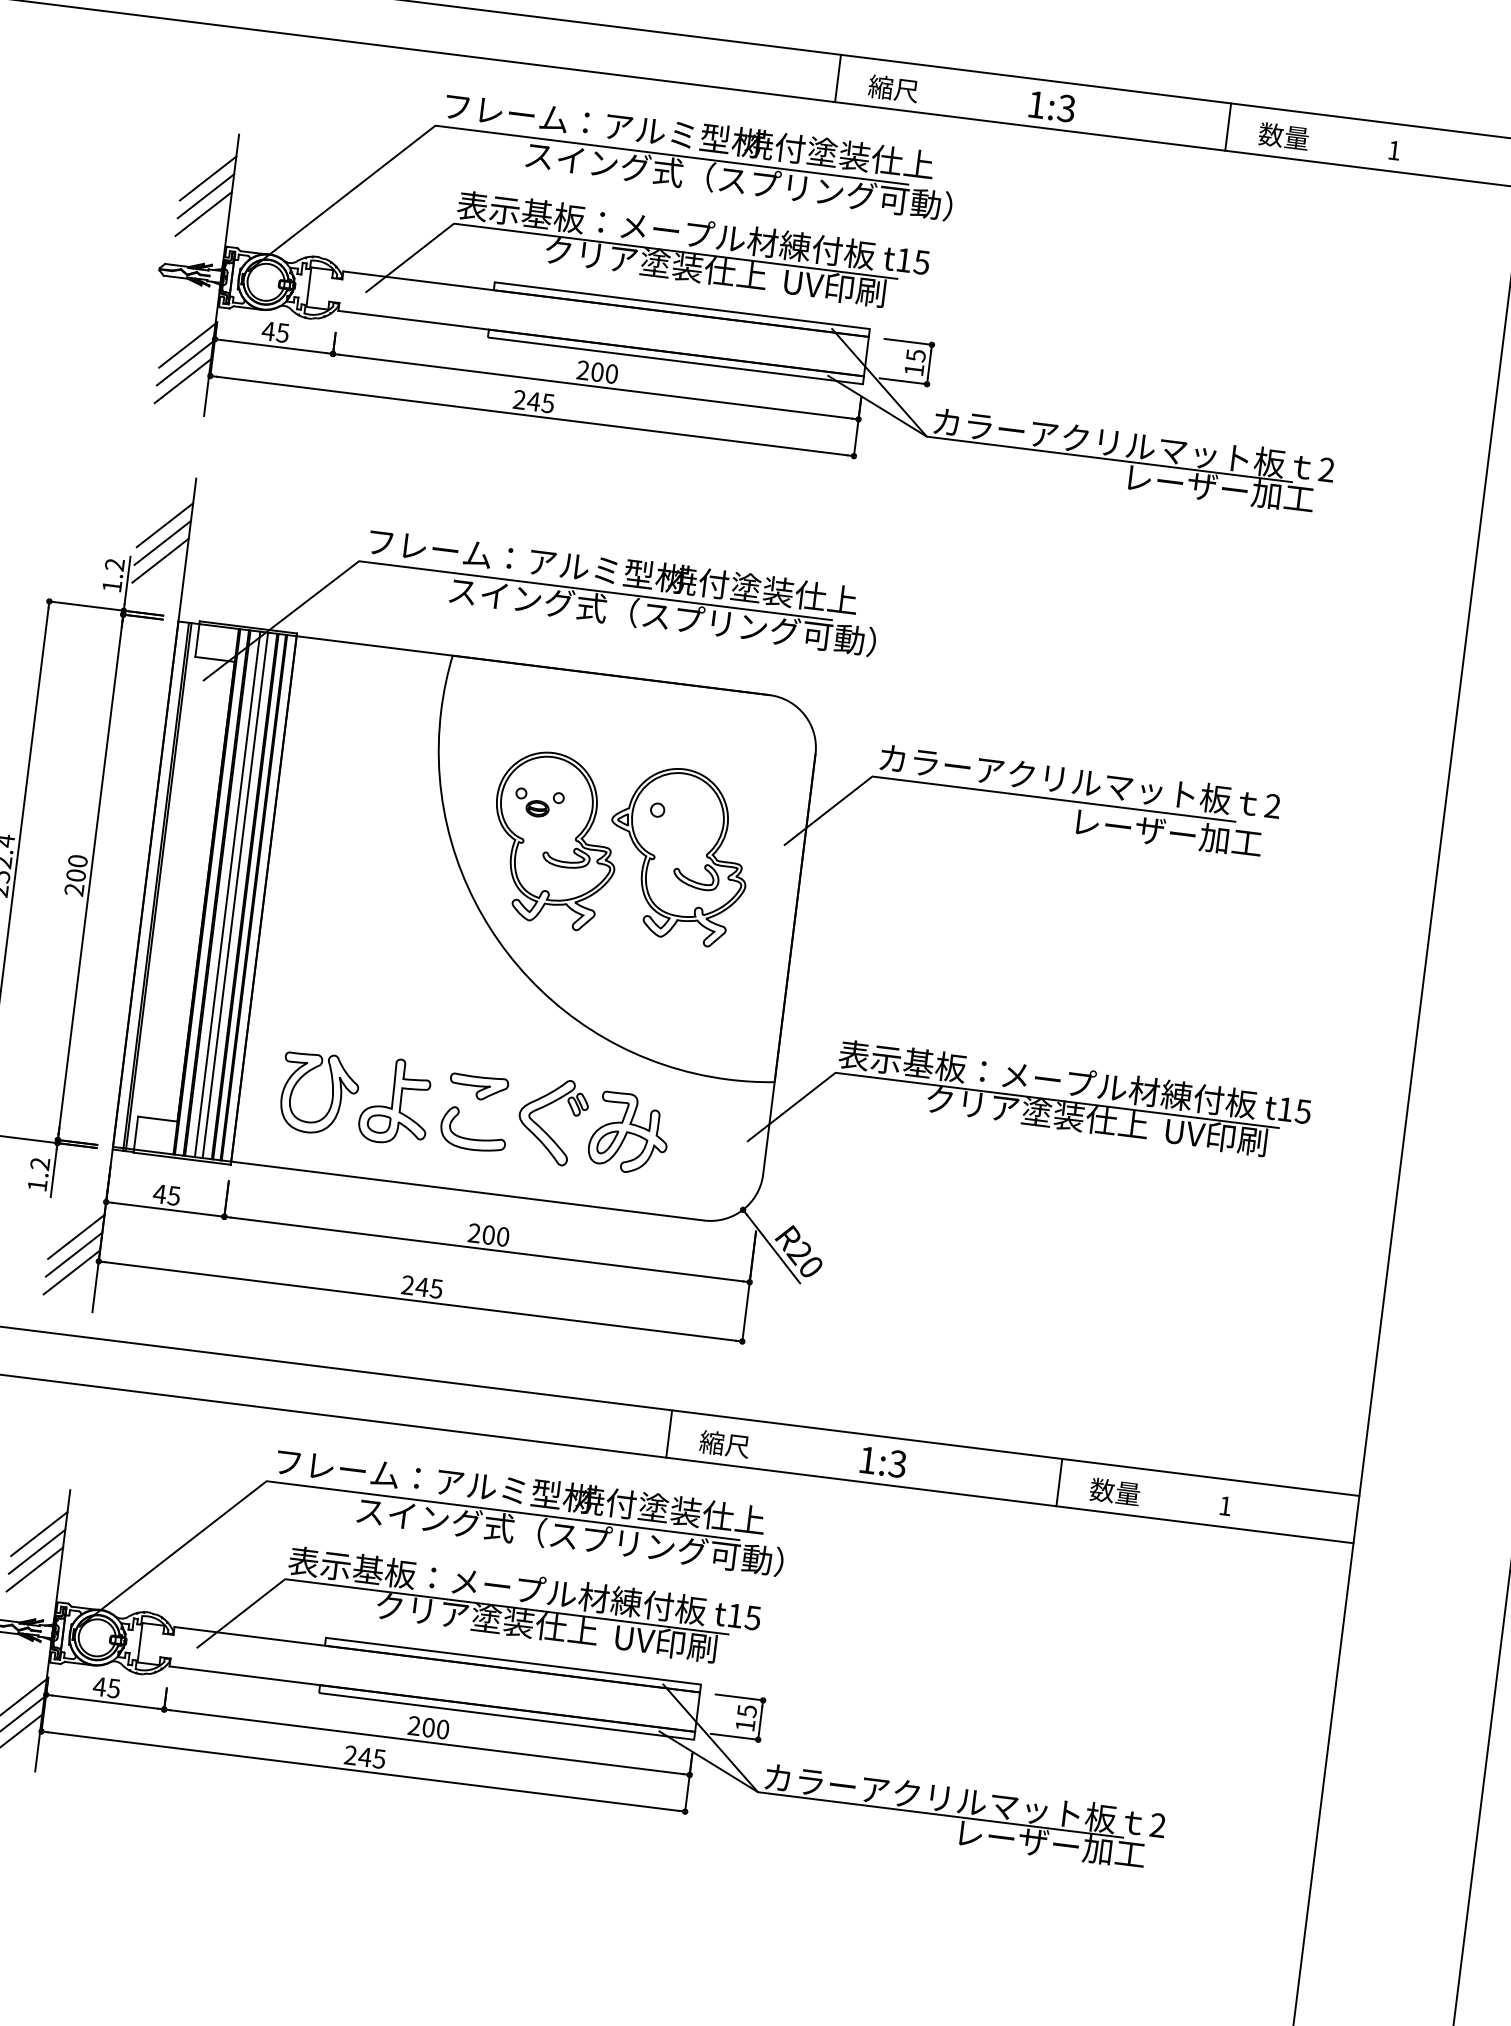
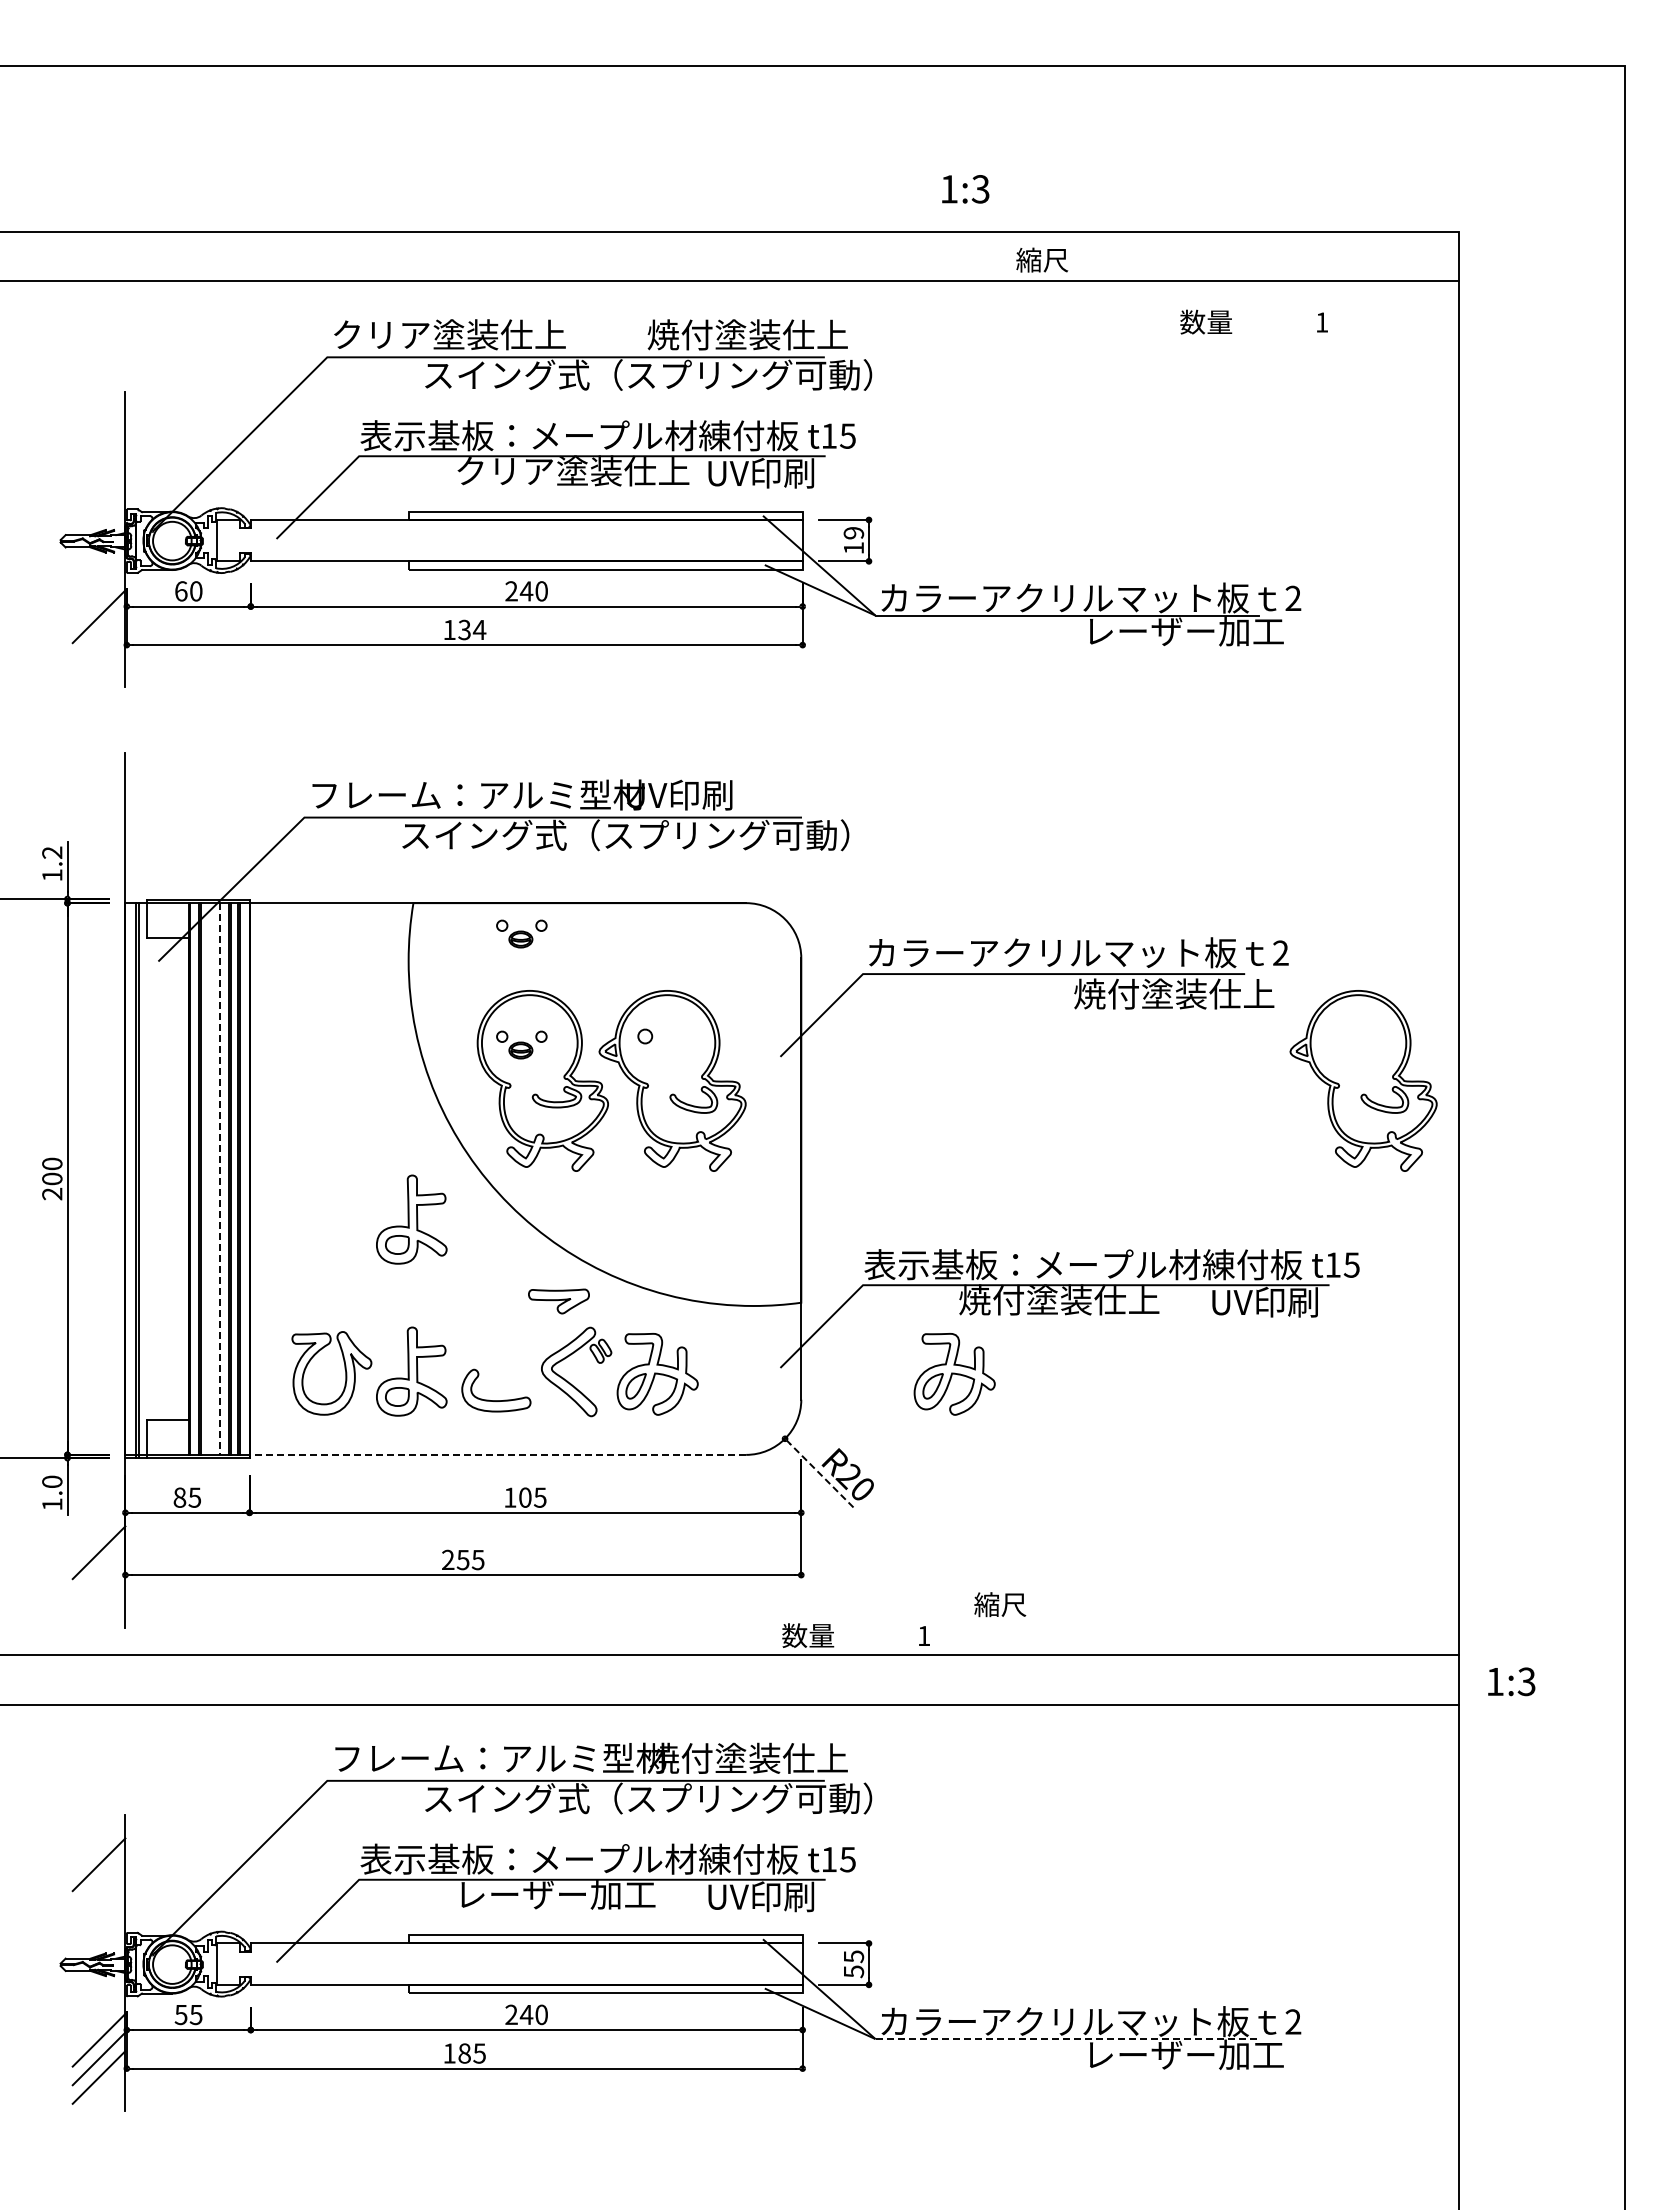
line: (838, 78) -> (737, 256), removed
text: (893, 88) -> (1042, 259), moved
text: (1052, 106) -> (965, 189), moved
text: (603, 124) -> (500, 334), フレーム：アルミ型材 -> クリア塗装仕上
line: (1228, 126) -> (1147, 256), removed
text: (1329, 141) -> (1253, 321), moved
line: (207, 177) -> (98, 440), removed
line: (205, 195) -> (98, 459), removed
line: (203, 213) -> (98, 478), removed
text: (275, 332) -> (188, 591), 45 -> 60
text: (915, 355) -> (853, 533), 15 -> 19
line: (184, 363) -> (98, 635), removed
text: (597, 372) -> (526, 591), 200 -> 240
line: (182, 380) -> (98, 653), removed
text: (533, 401) -> (464, 629), 245 -> 134
line: (164, 525) -> (98, 805), removed
line: (162, 542) -> (98, 823), removed
line: (160, 560) -> (98, 842), removed
text: (761, 589) -> (724, 794), 焼付塗装仕上 -> UV印刷
part: (552, 697) -> (521, 933), added
text: (1166, 831) -> (1174, 993), レーザー加工 -> 焼付塗装仕上
line: (227, 893) -> (211, 1178), removed
line: (235, 895) -> (219, 1179), solid -> dashed
part: (1336, 937) -> (1363, 1080), added
part: (413, 956) -> (411, 1219), added
part: (478, 1087) -> (558, 1301), moved
text: (1037, 1111) -> (1076, 1299), クリア塗装仕上 -> 焼付塗装仕上
text: (40, 1163) -> (52, 1481), 1.2 -> 1.0
part: (912, 1168) -> (954, 1374), added
line: (467, 1190) -> (497, 1454), solid -> dashed
text: (159, 1193) -> (179, 1497), 45 -> 85
text: (488, 1234) -> (525, 1497), 200 -> 105
line: (773, 1249) -> (821, 1475), solid -> dashed
line: (73, 1254) -> (98, 1571), removed
line: (71, 1271) -> (98, 1589), removed
text: (421, 1287) -> (462, 1560), 245 -> 255
line: (669, 1433) -> (737, 1679), removed
text: (724, 1444) -> (1000, 1604), moved
text: (883, 1461) -> (1511, 1681), moved
line: (1059, 1482) -> (1147, 1679), removed
text: (1160, 1497) -> (855, 1635), moved
line: (36, 1551) -> (98, 1883), removed
line: (34, 1568) -> (98, 1901), removed
text: (487, 1619) -> (573, 1895), クリア塗装仕上 -> レーザー加工
text: (98, 1687) -> (180, 2015), 45 -> 55
text: (746, 1725) -> (854, 1971), 15 -> 55
text: (428, 1727) -> (526, 2014), 200 -> 240
text: (358, 1756) -> (457, 2053), 245 -> 185
line: (940, 1815) -> (1067, 2039), solid -> dashed

